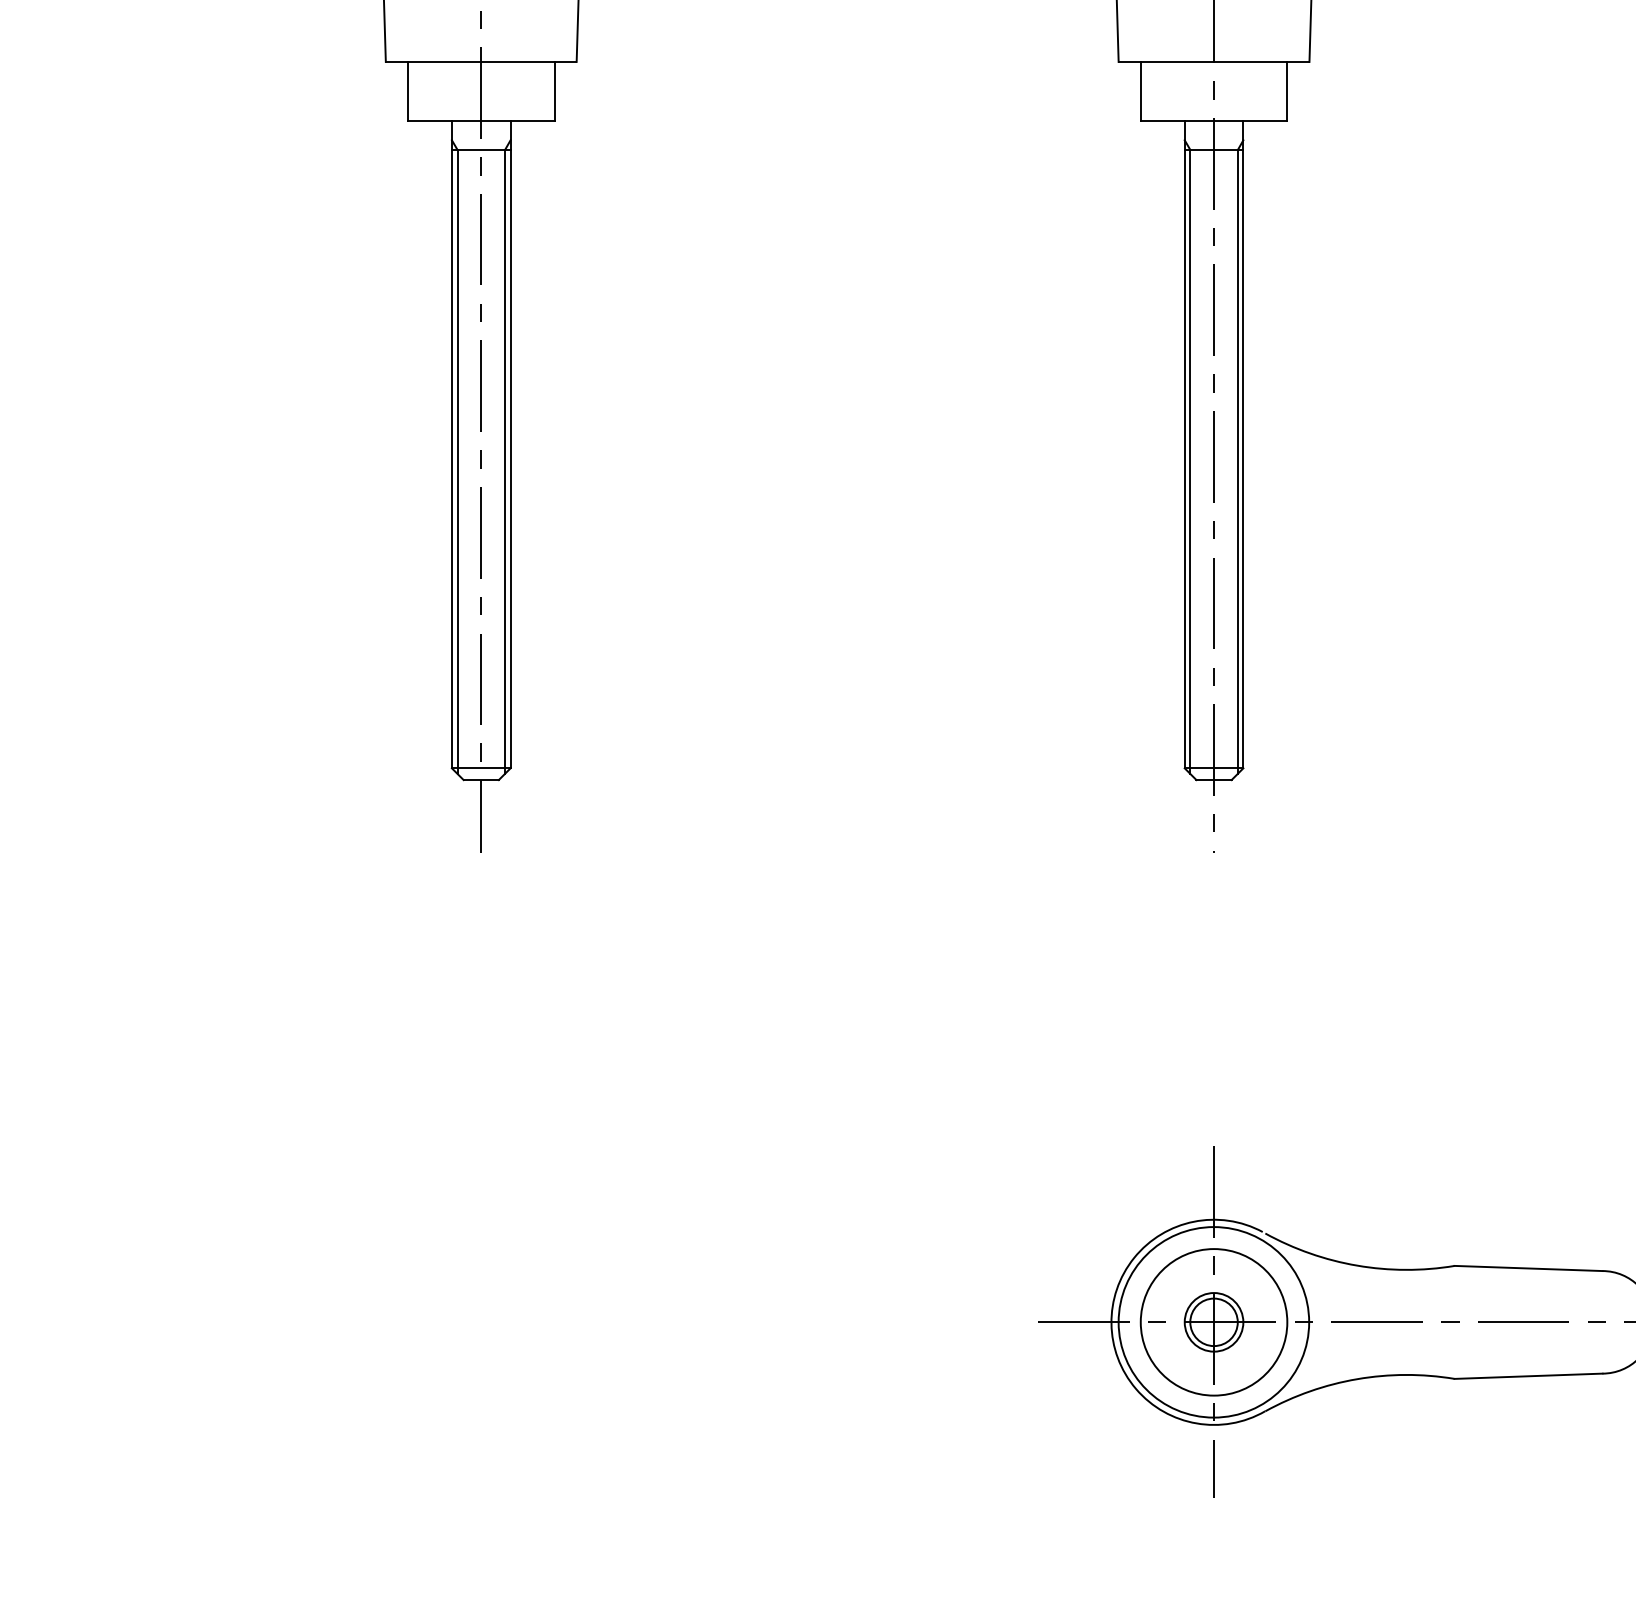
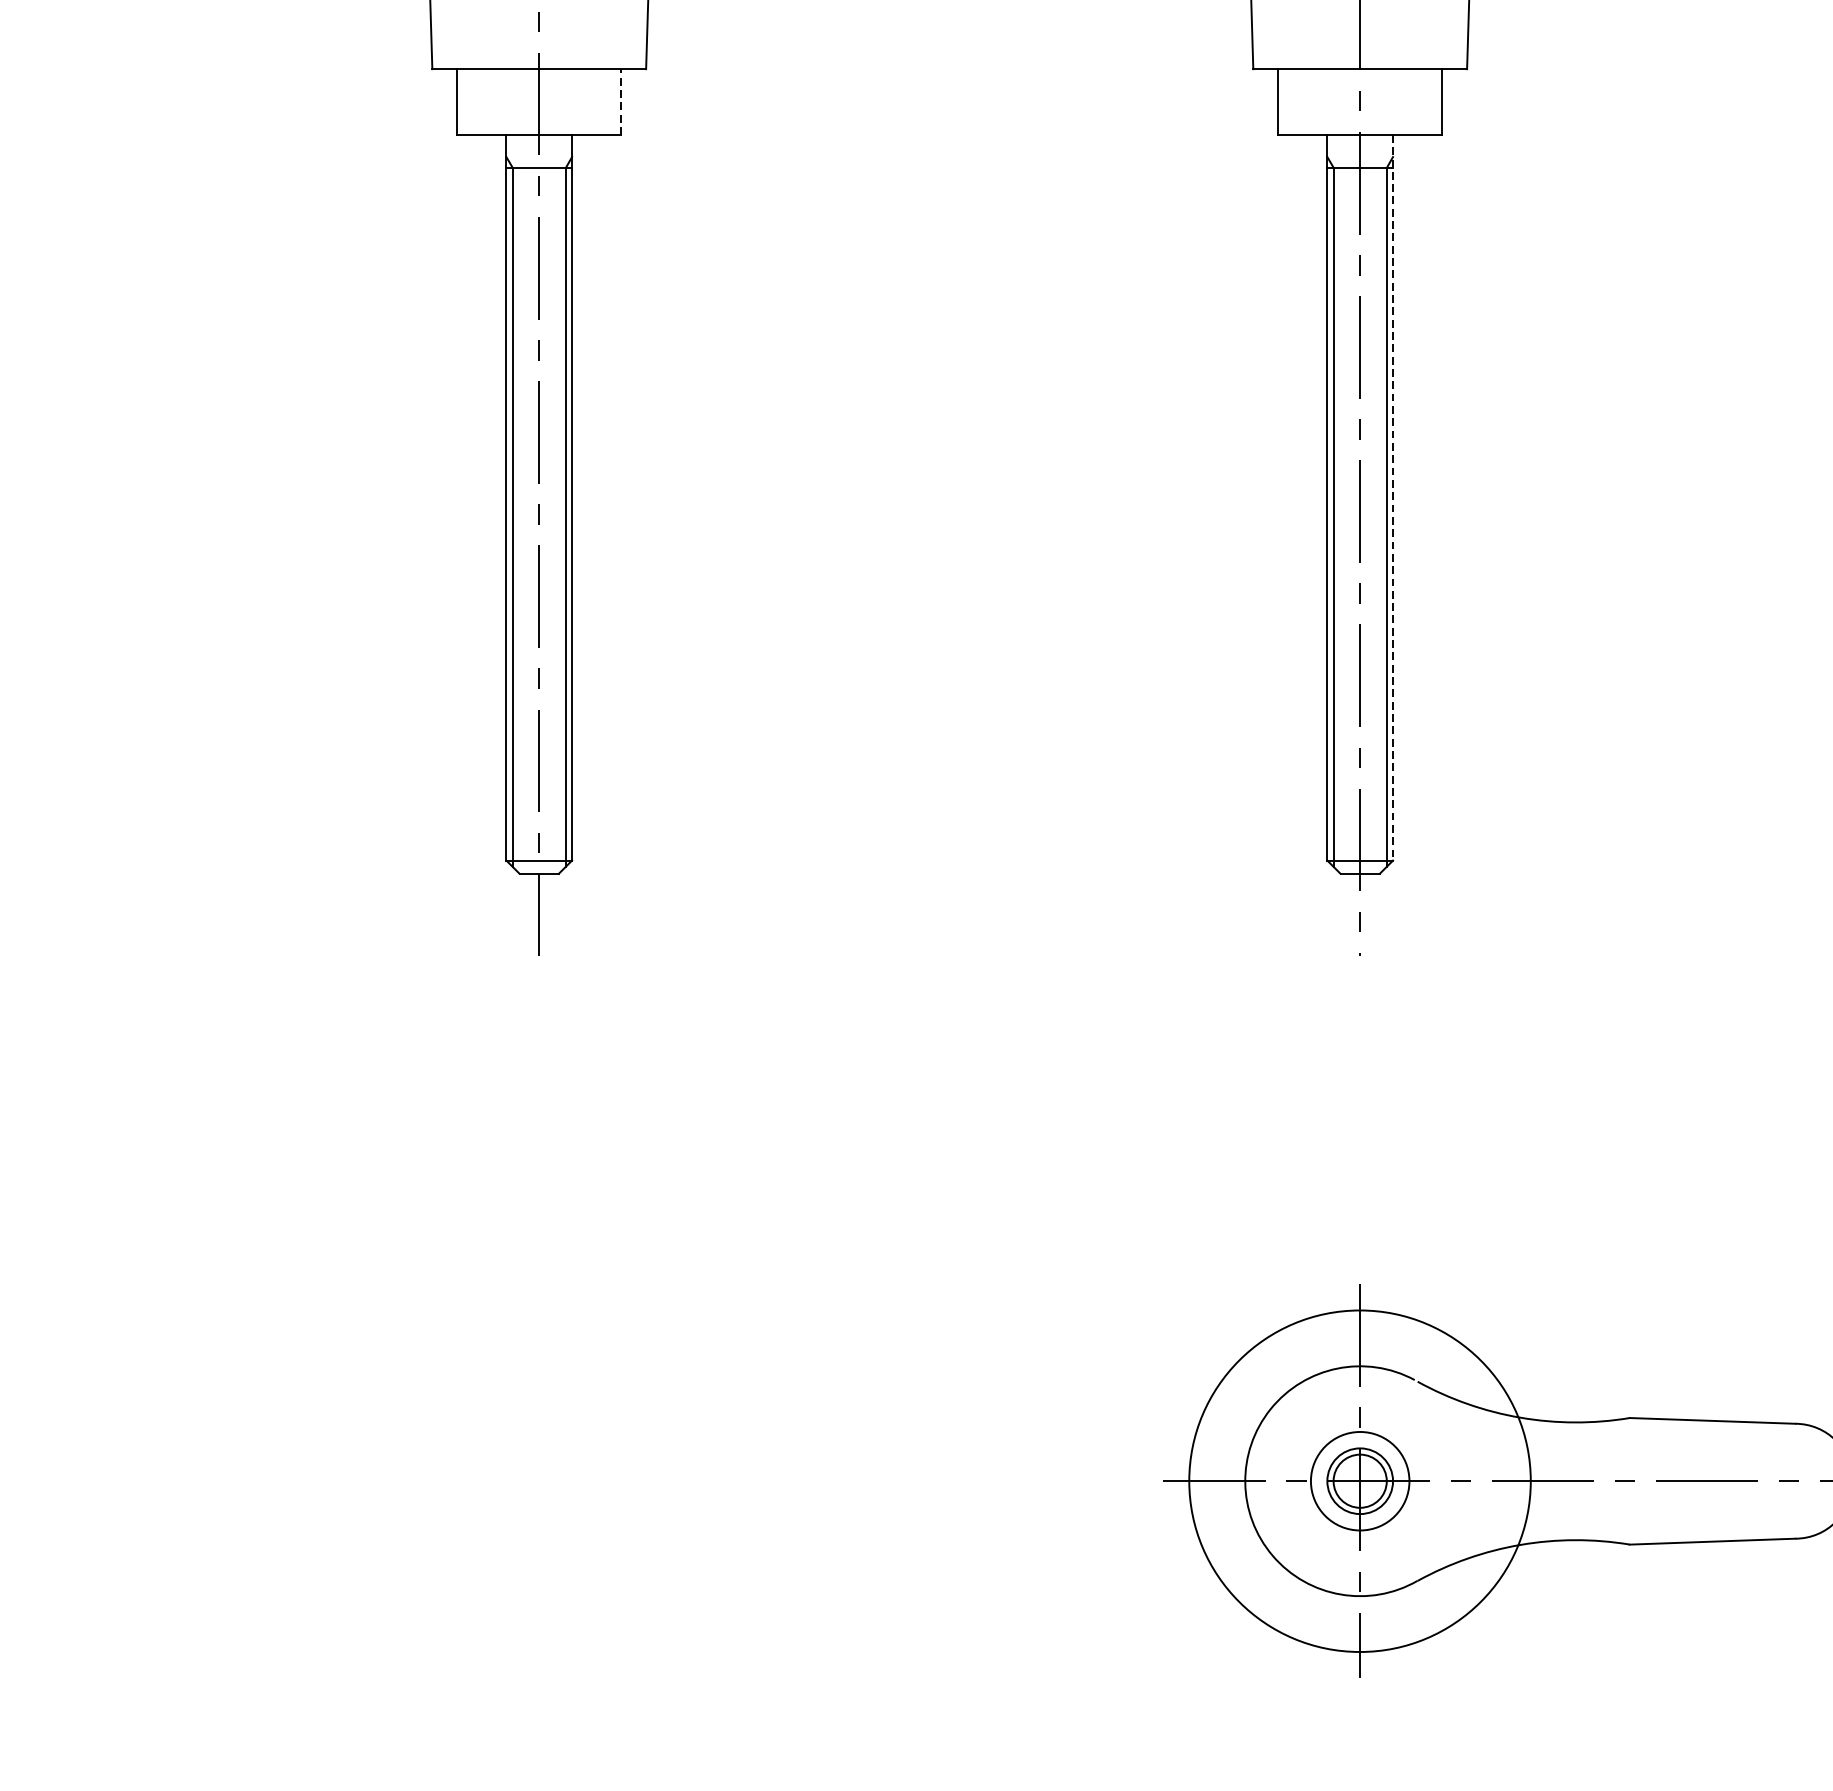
line: (554, 90) -> (621, 101), solid -> dashed
line: (1243, 444) -> (1393, 497), solid -> dashed
circle: (1213, 1322) -> (1359, 1481), size x0.6
circle: (1213, 1322) -> (1359, 1481), size x1.6

